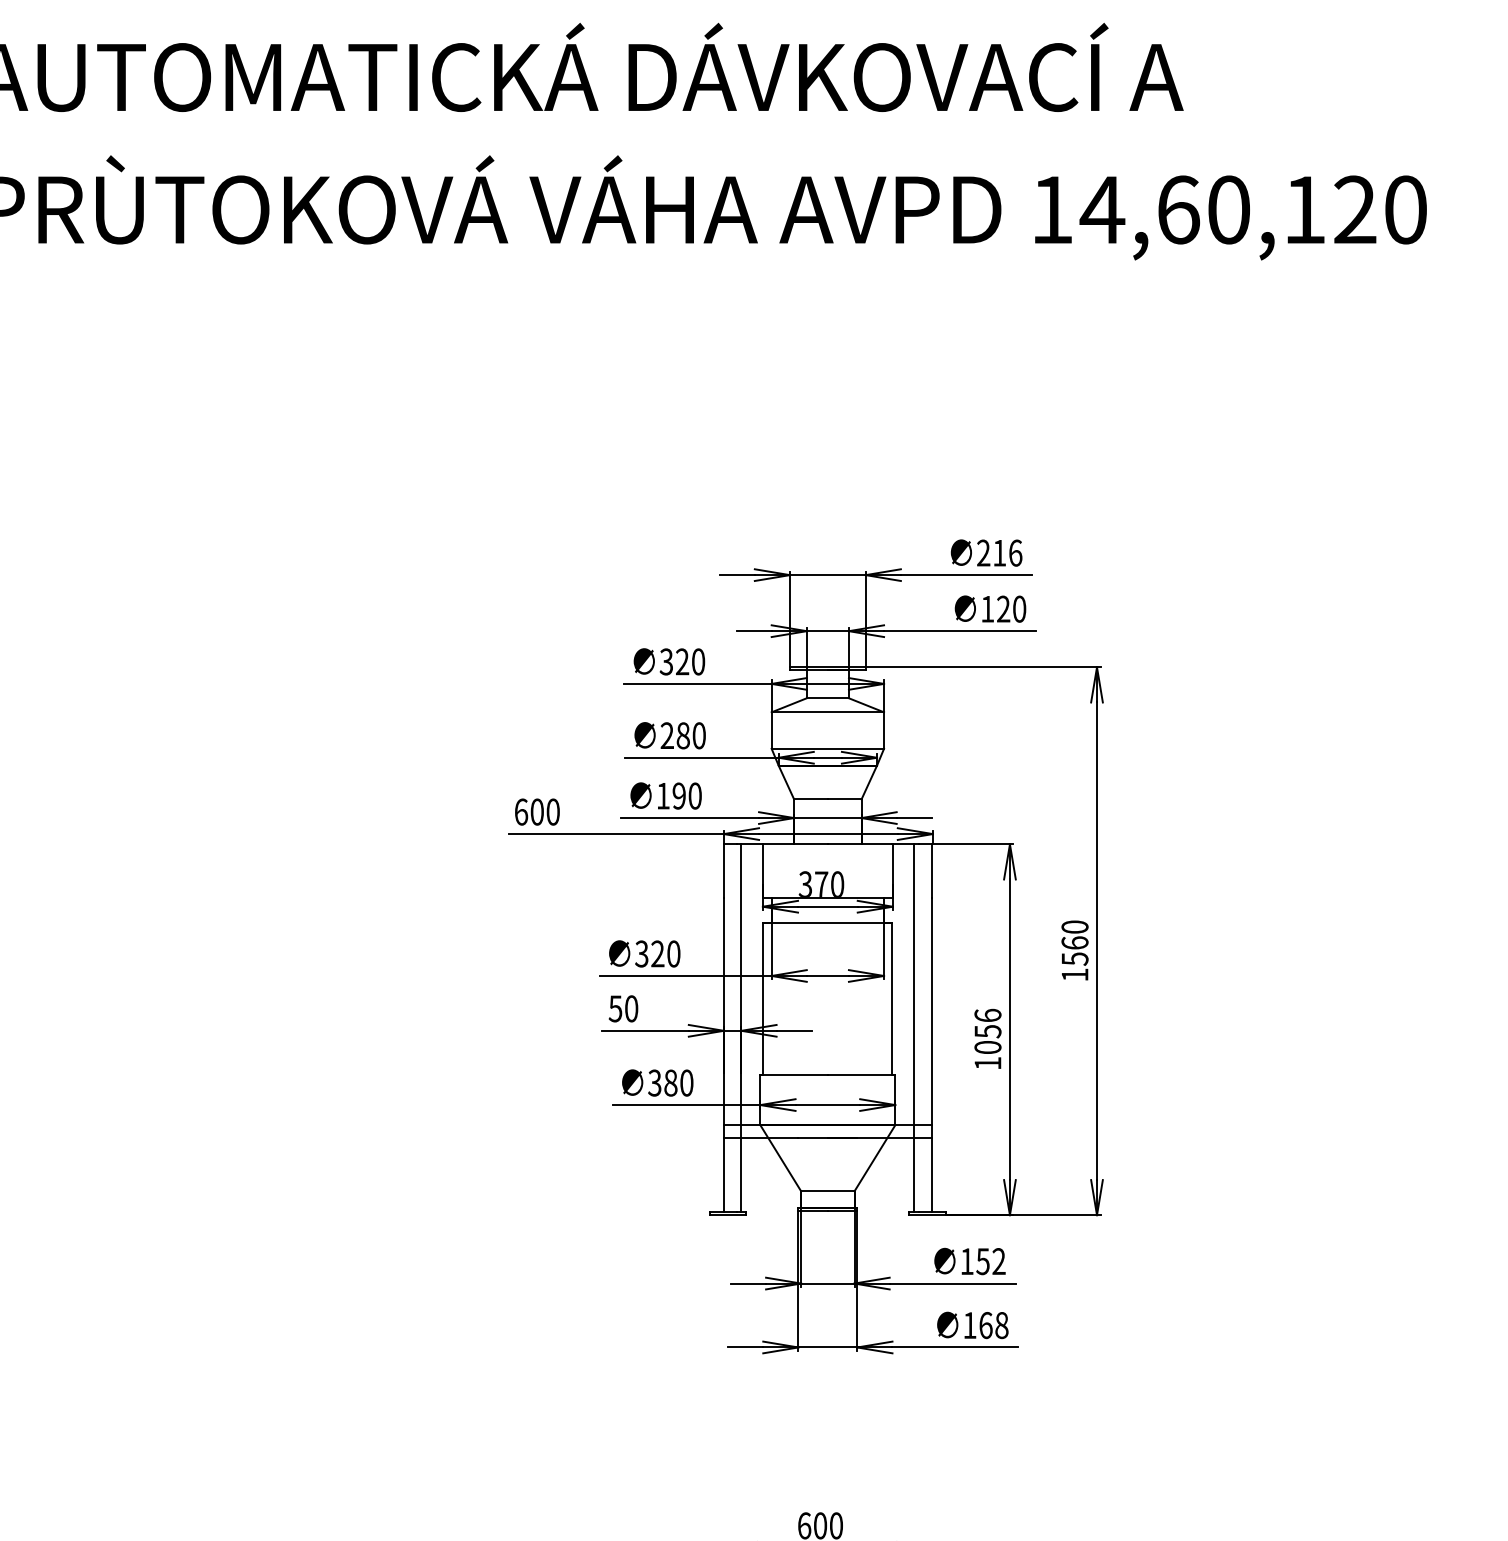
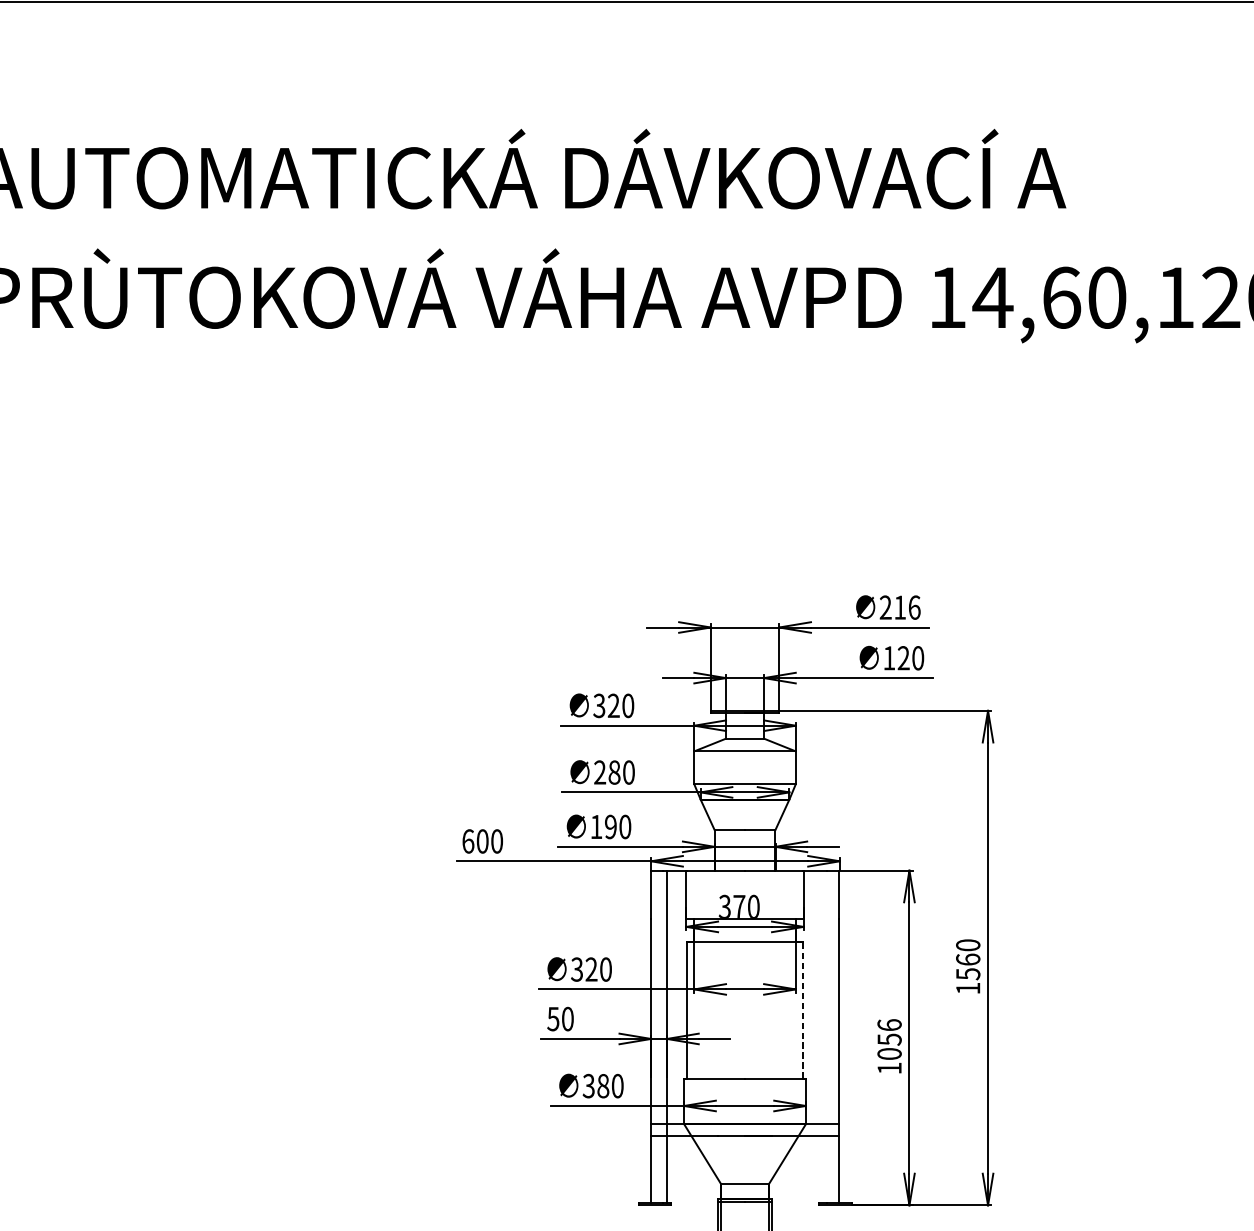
line: (892, 998) -> (803, 1009), solid -> dashed
line: (914, 1028) -> (823, 1036), removed

